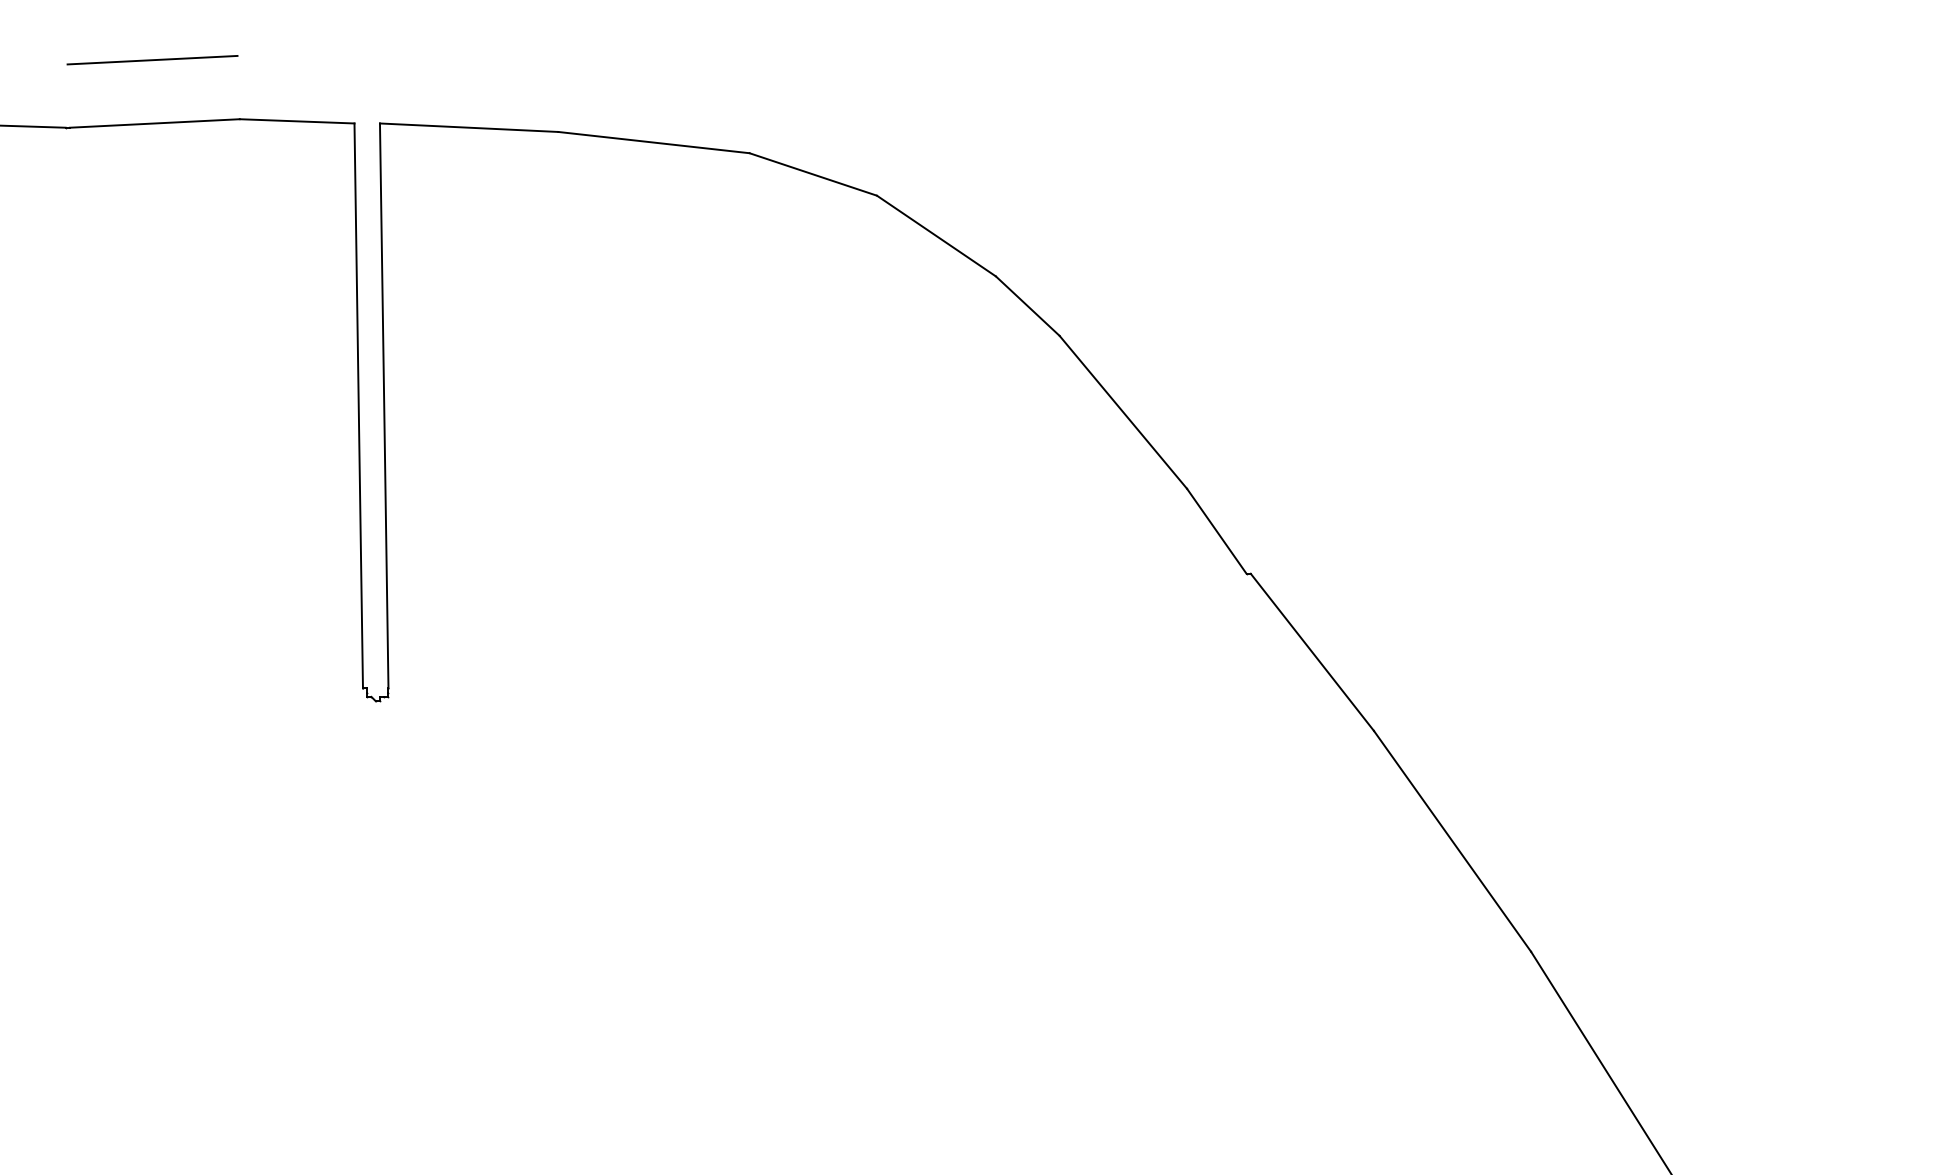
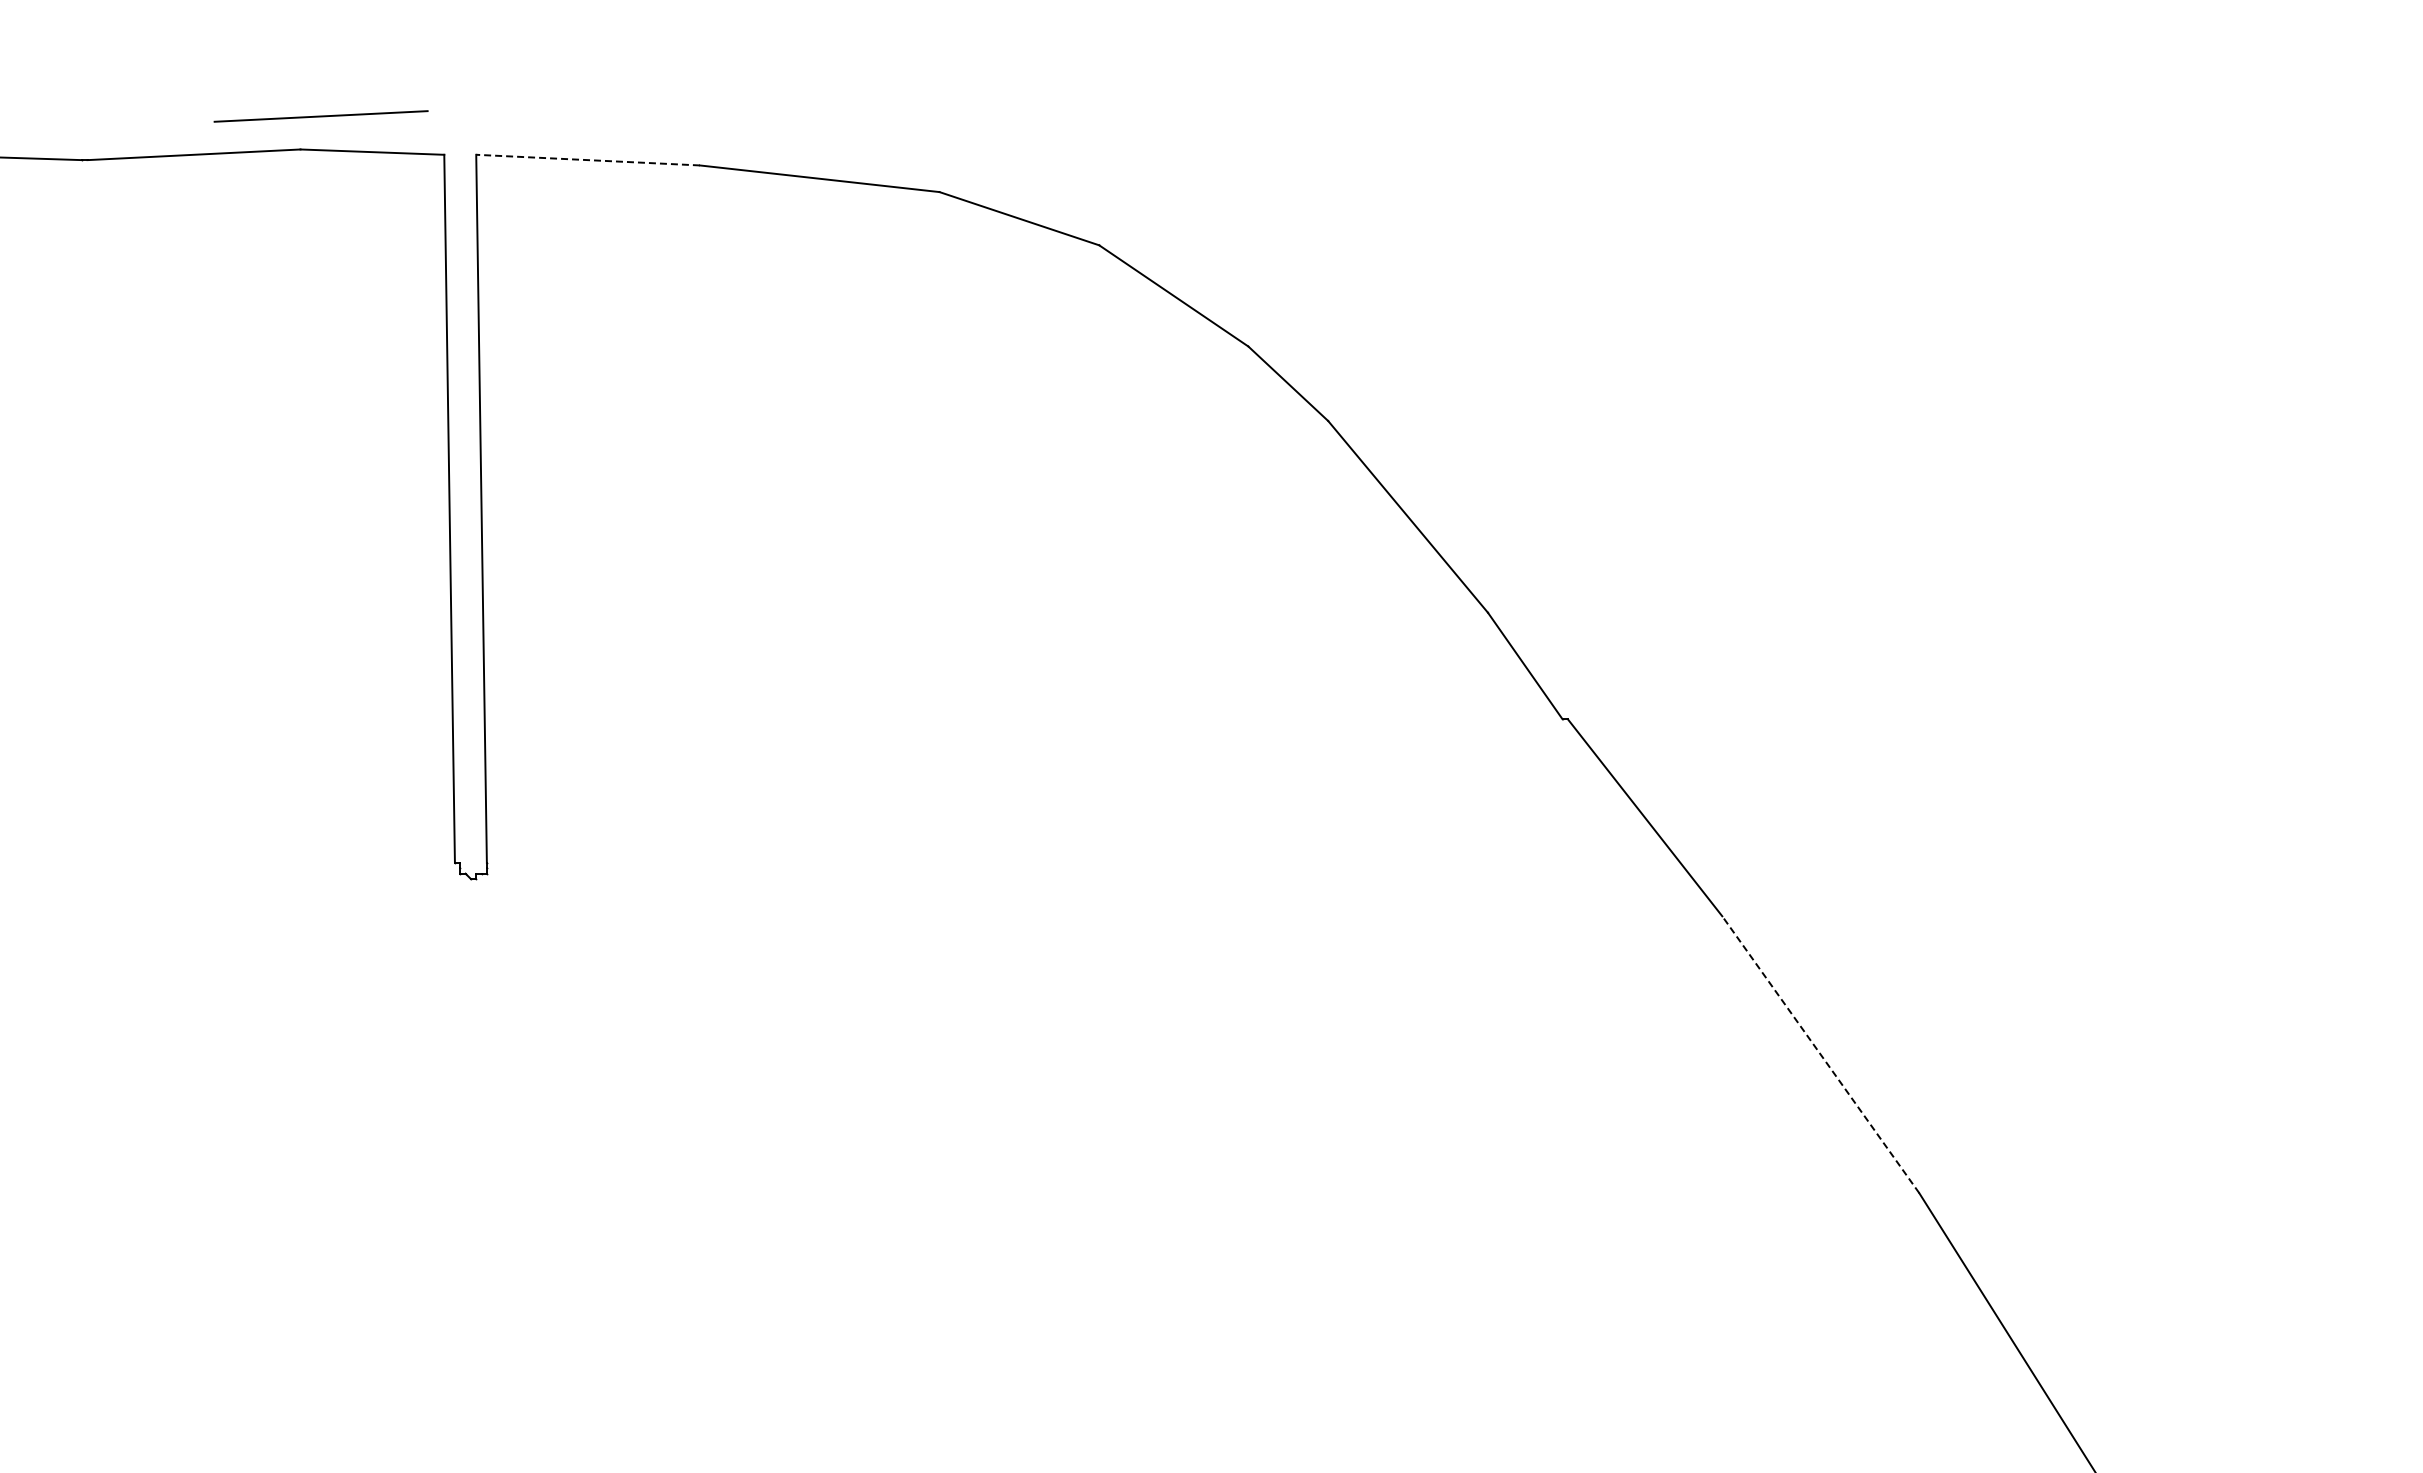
line: (152, 60) -> (320, 116), moved
line: (469, 128) -> (588, 160), solid -> dashed
line: (1452, 841) -> (1820, 1054), solid -> dashed

